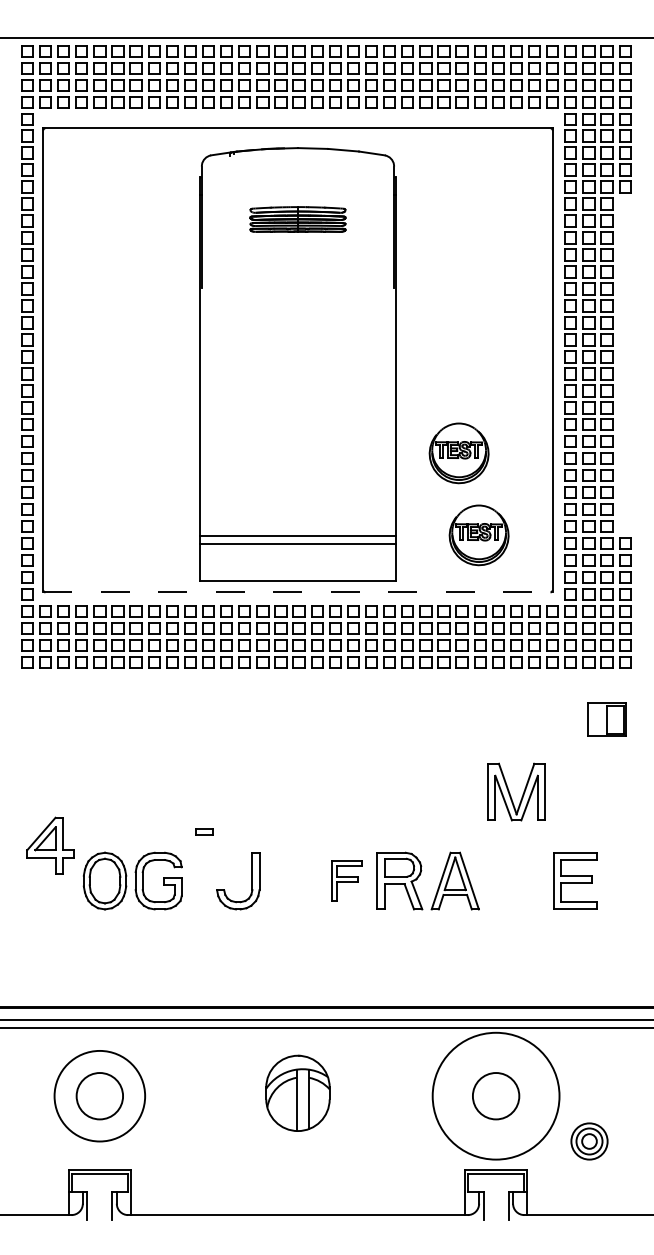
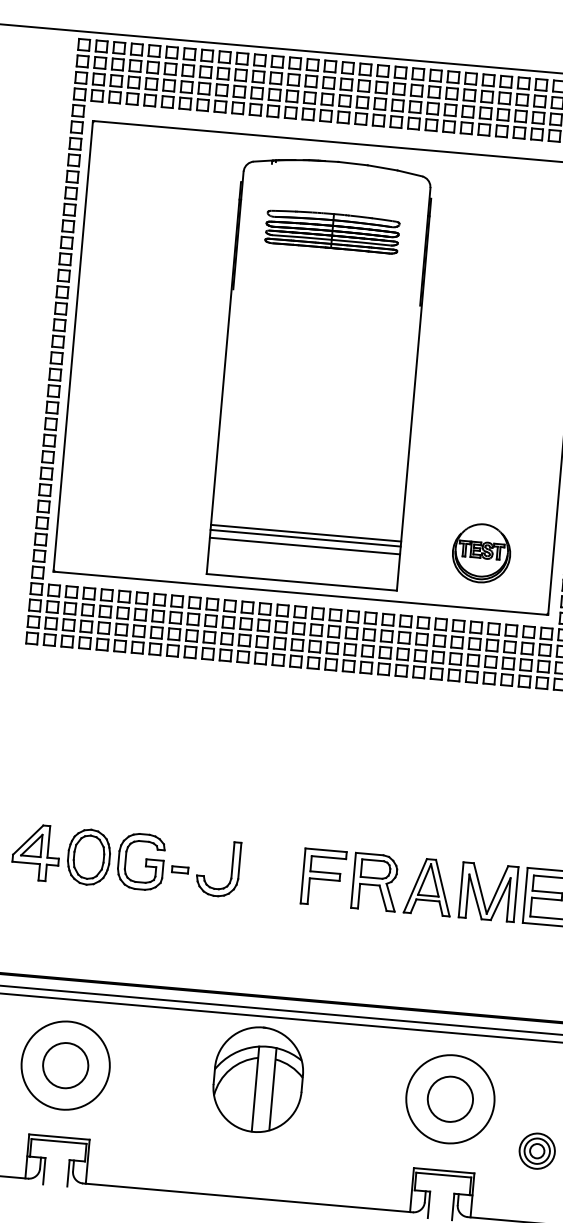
part: (297, 219) -> (332, 231), size x1.43
part: (458, 453) -> (468, 472), removed
line: (297, 530) -> (305, 533), added
line: (297, 592) -> (300, 593), dashed -> solid
part: (510, 793) -> (482, 893), moved
part: (204, 831) -> (180, 869), moved
part: (50, 845) -> (36, 852), moved
part: (346, 880) -> (323, 877), size x1.43
part: (297, 1093) -> (257, 1079), size x1.43
circle: (495, 1095) -> (449, 1098), size x0.71

